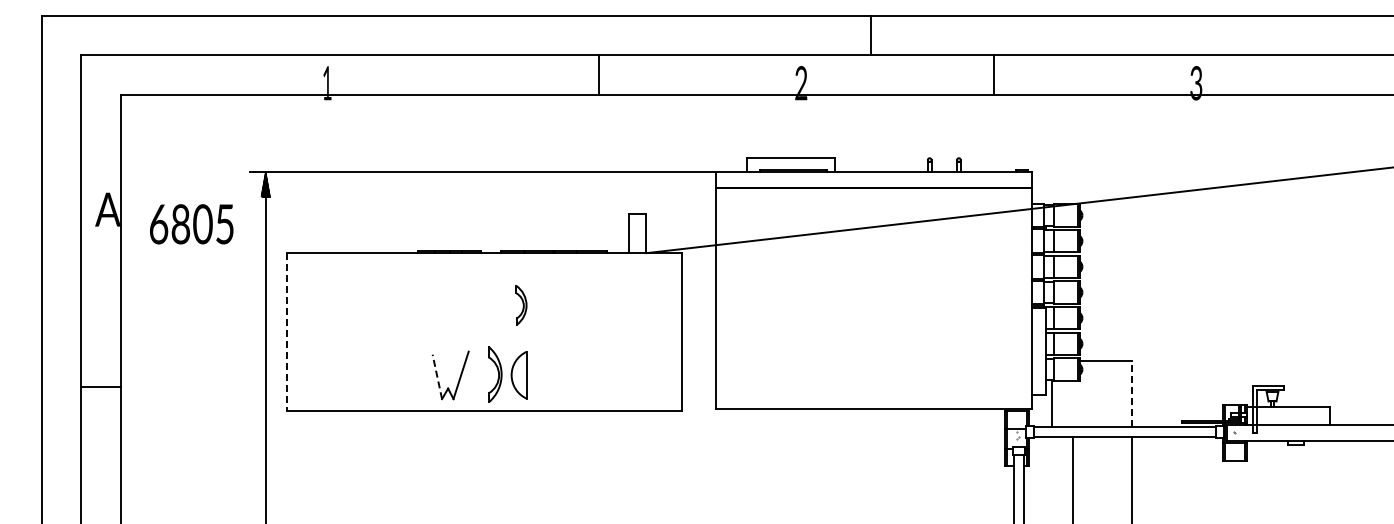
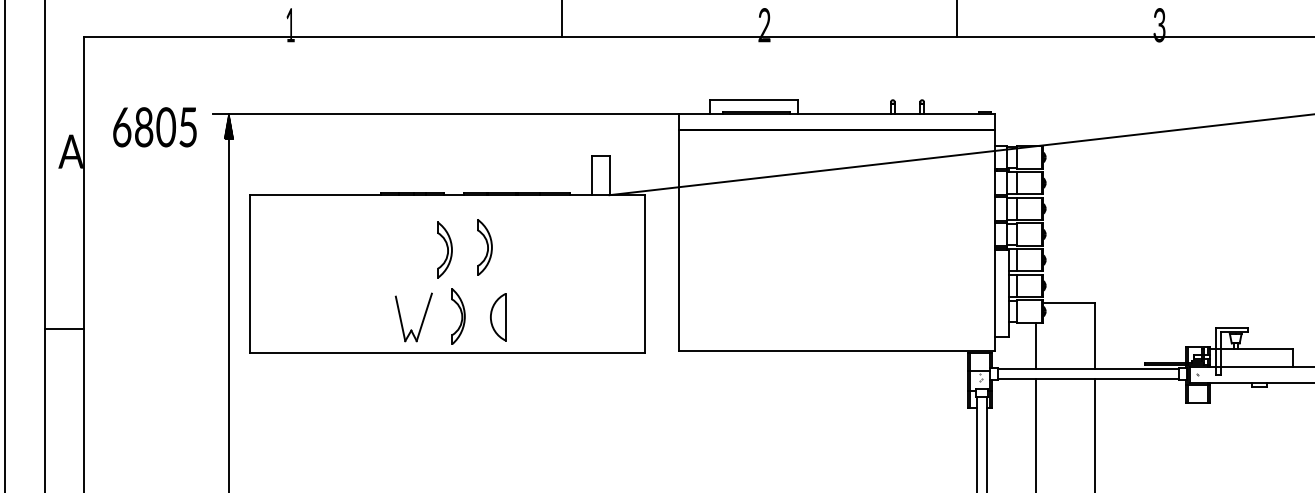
text: (191, 224) -> (154, 127), moved
part: (521, 305) -> (484, 247), size x1.43
part: (481, 307) -> (444, 249), added
line: (286, 332) -> (249, 274), dashed -> solid
part: (518, 375) -> (497, 317), moved
line: (437, 376) -> (400, 318), dashed -> solid
line: (1132, 393) -> (1095, 335), dashed -> solid
line: (1051, 403) -> (1035, 345), moved

